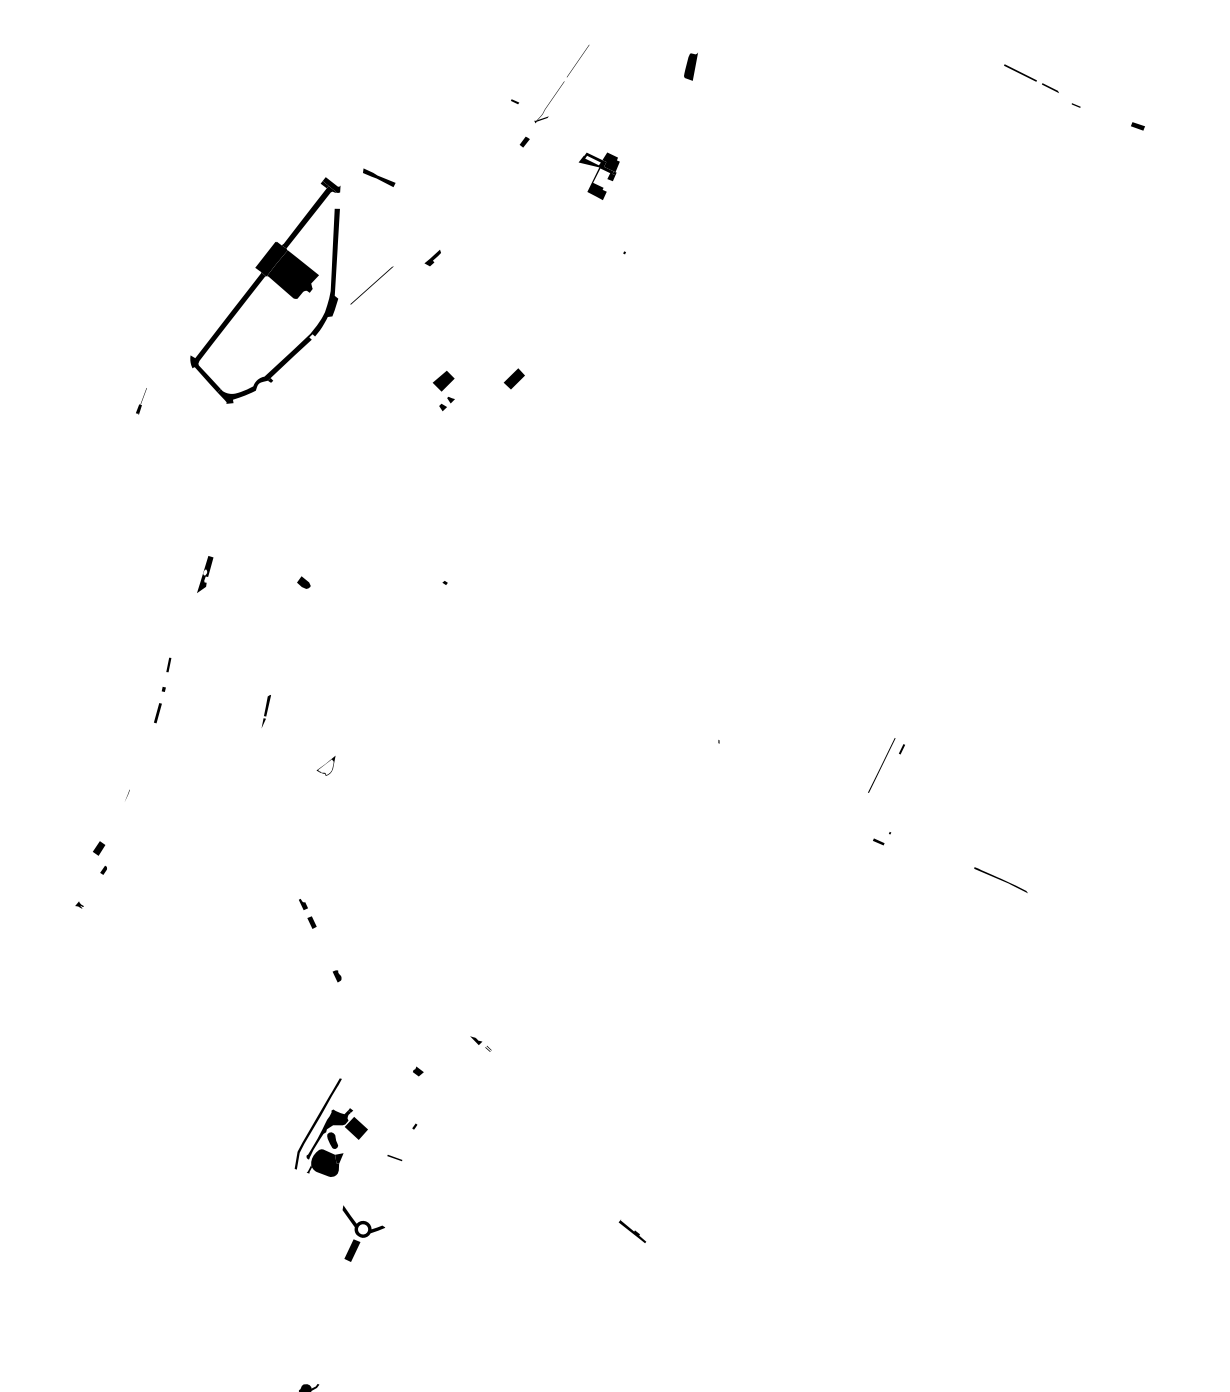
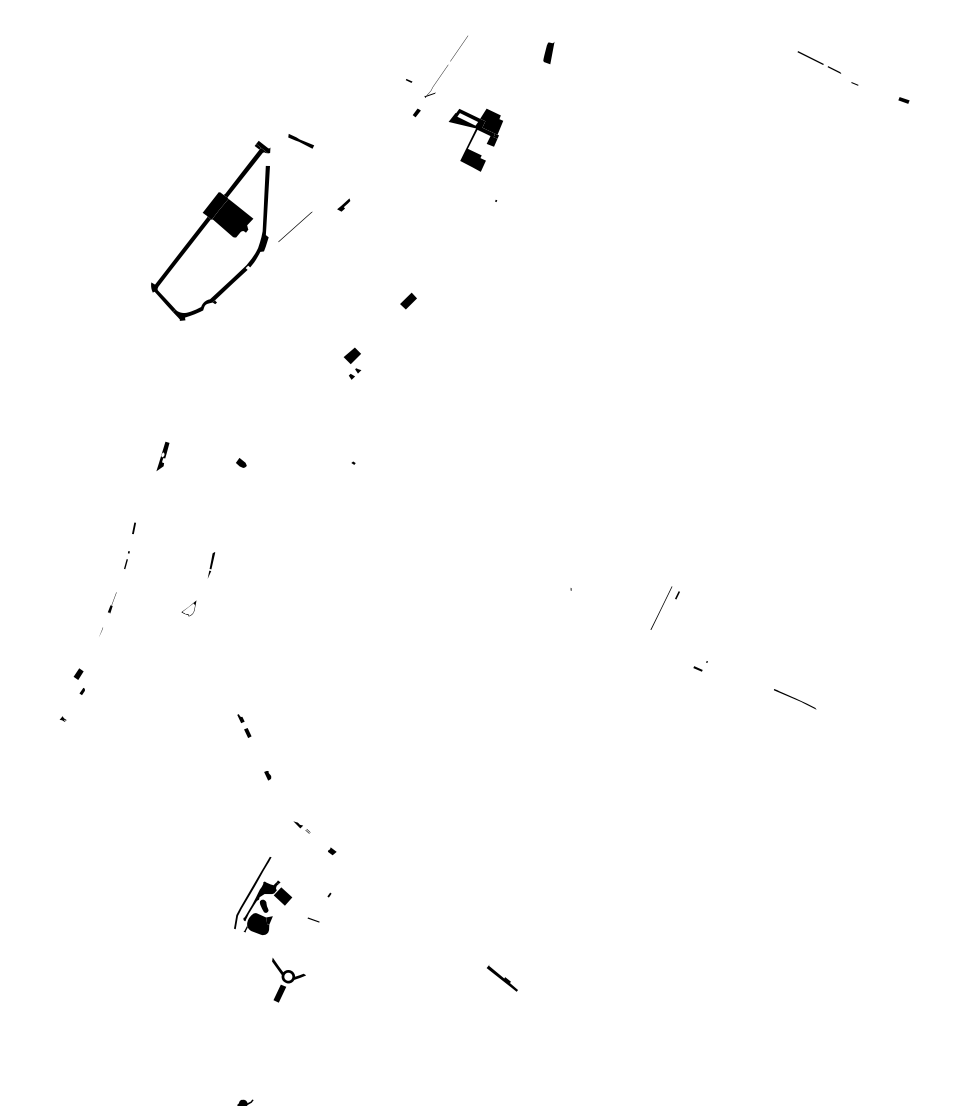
part: (598, 175) -> (475, 139), size x1.67
part: (443, 390) -> (352, 363), moved
part: (141, 400) -> (112, 602), moved
part: (159, 704) -> (126, 559), size x0.62
part: (885, 764) -> (664, 607), moved
part: (325, 765) -> (188, 608), moved
part: (480, 1044) -> (301, 827), moved
part: (632, 1231) -> (502, 978), size x1.43

